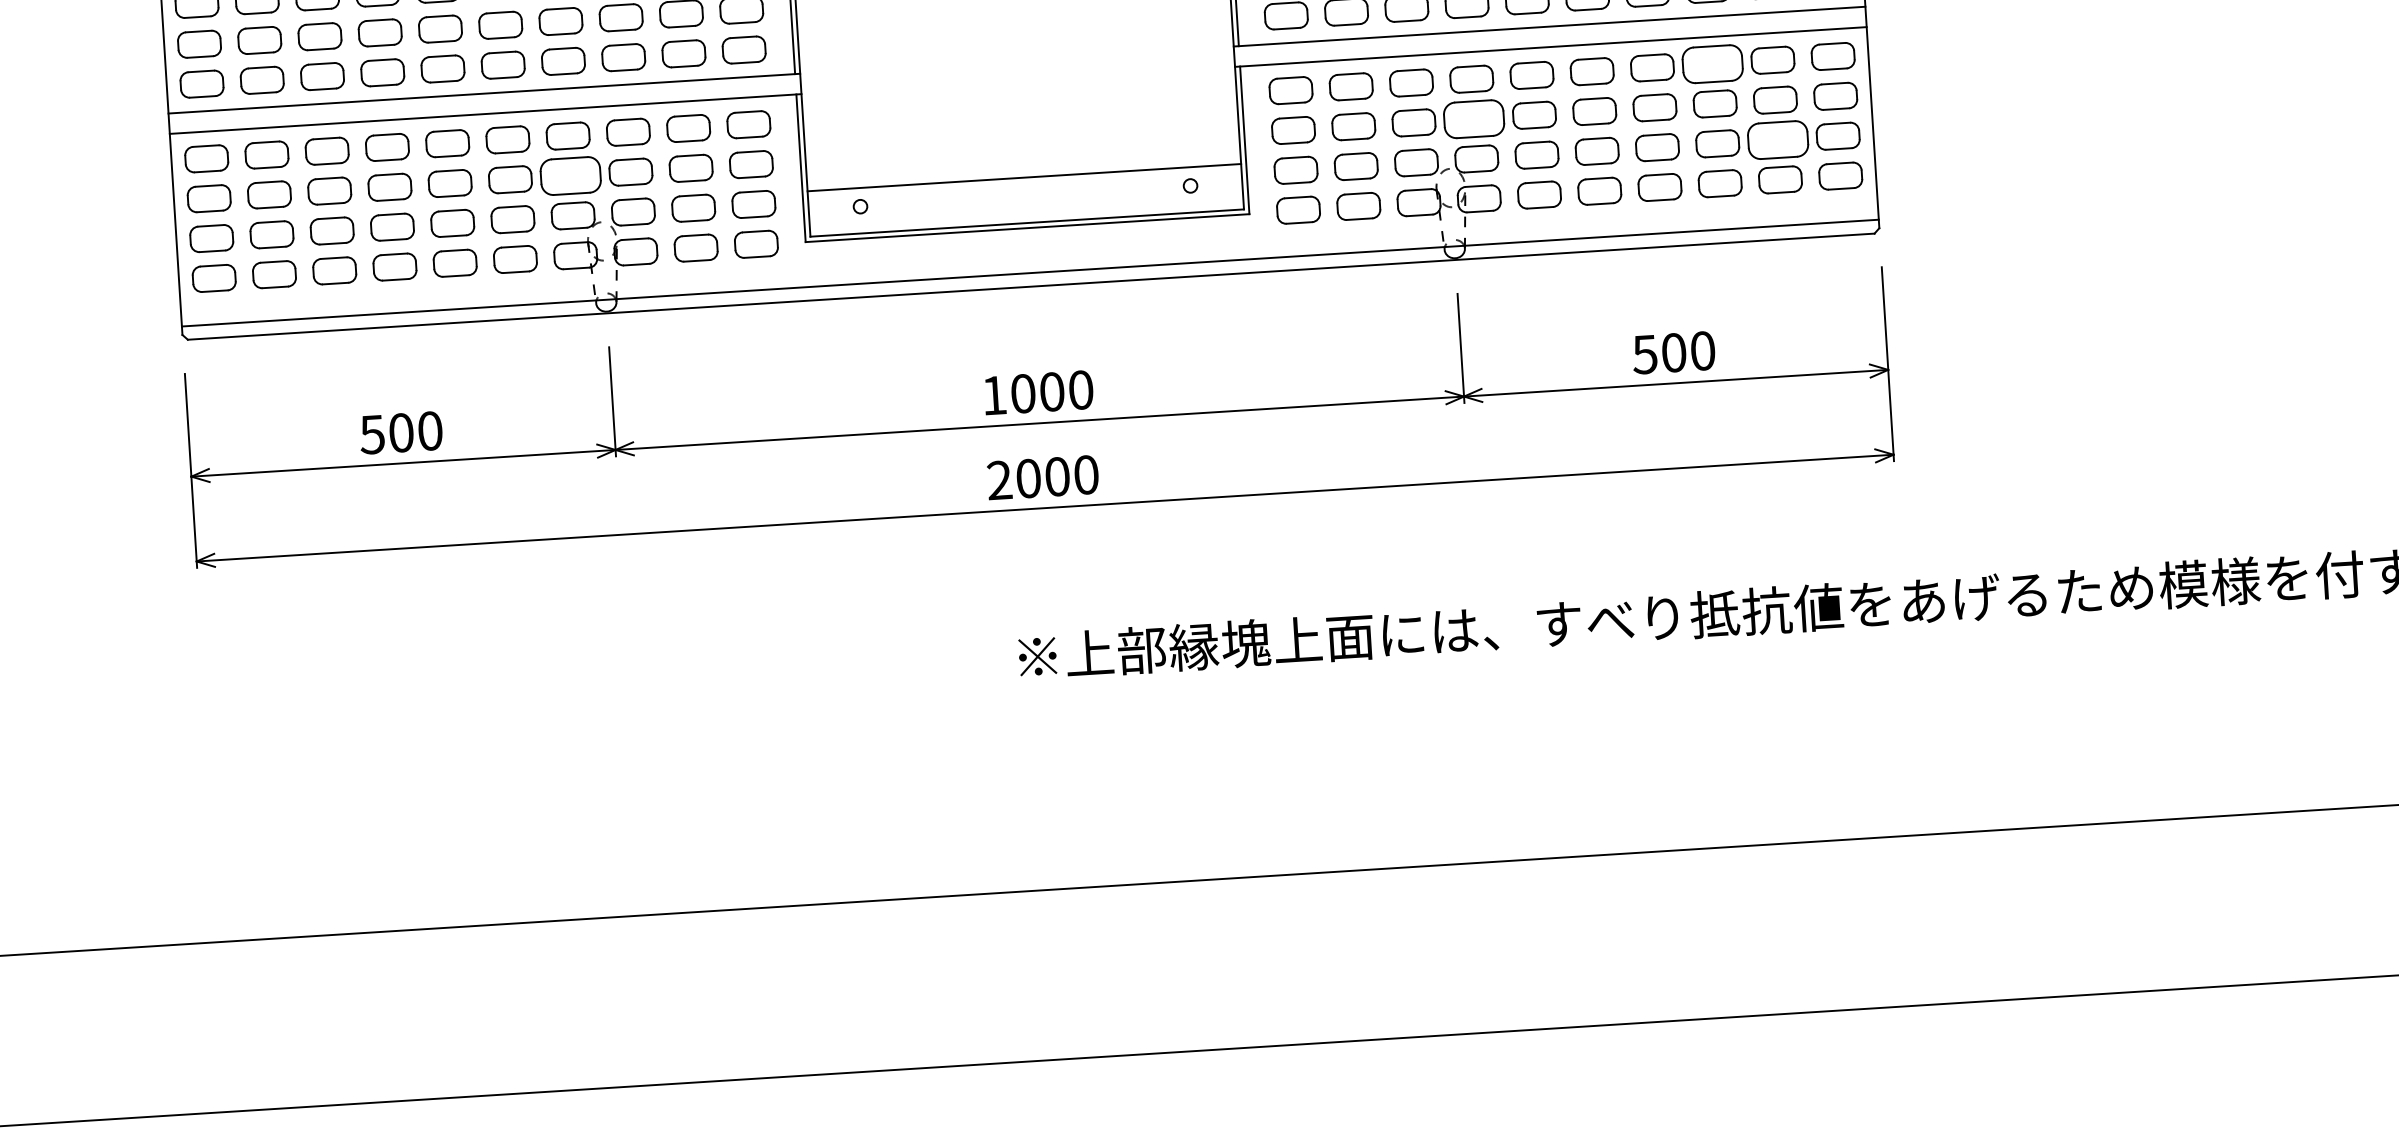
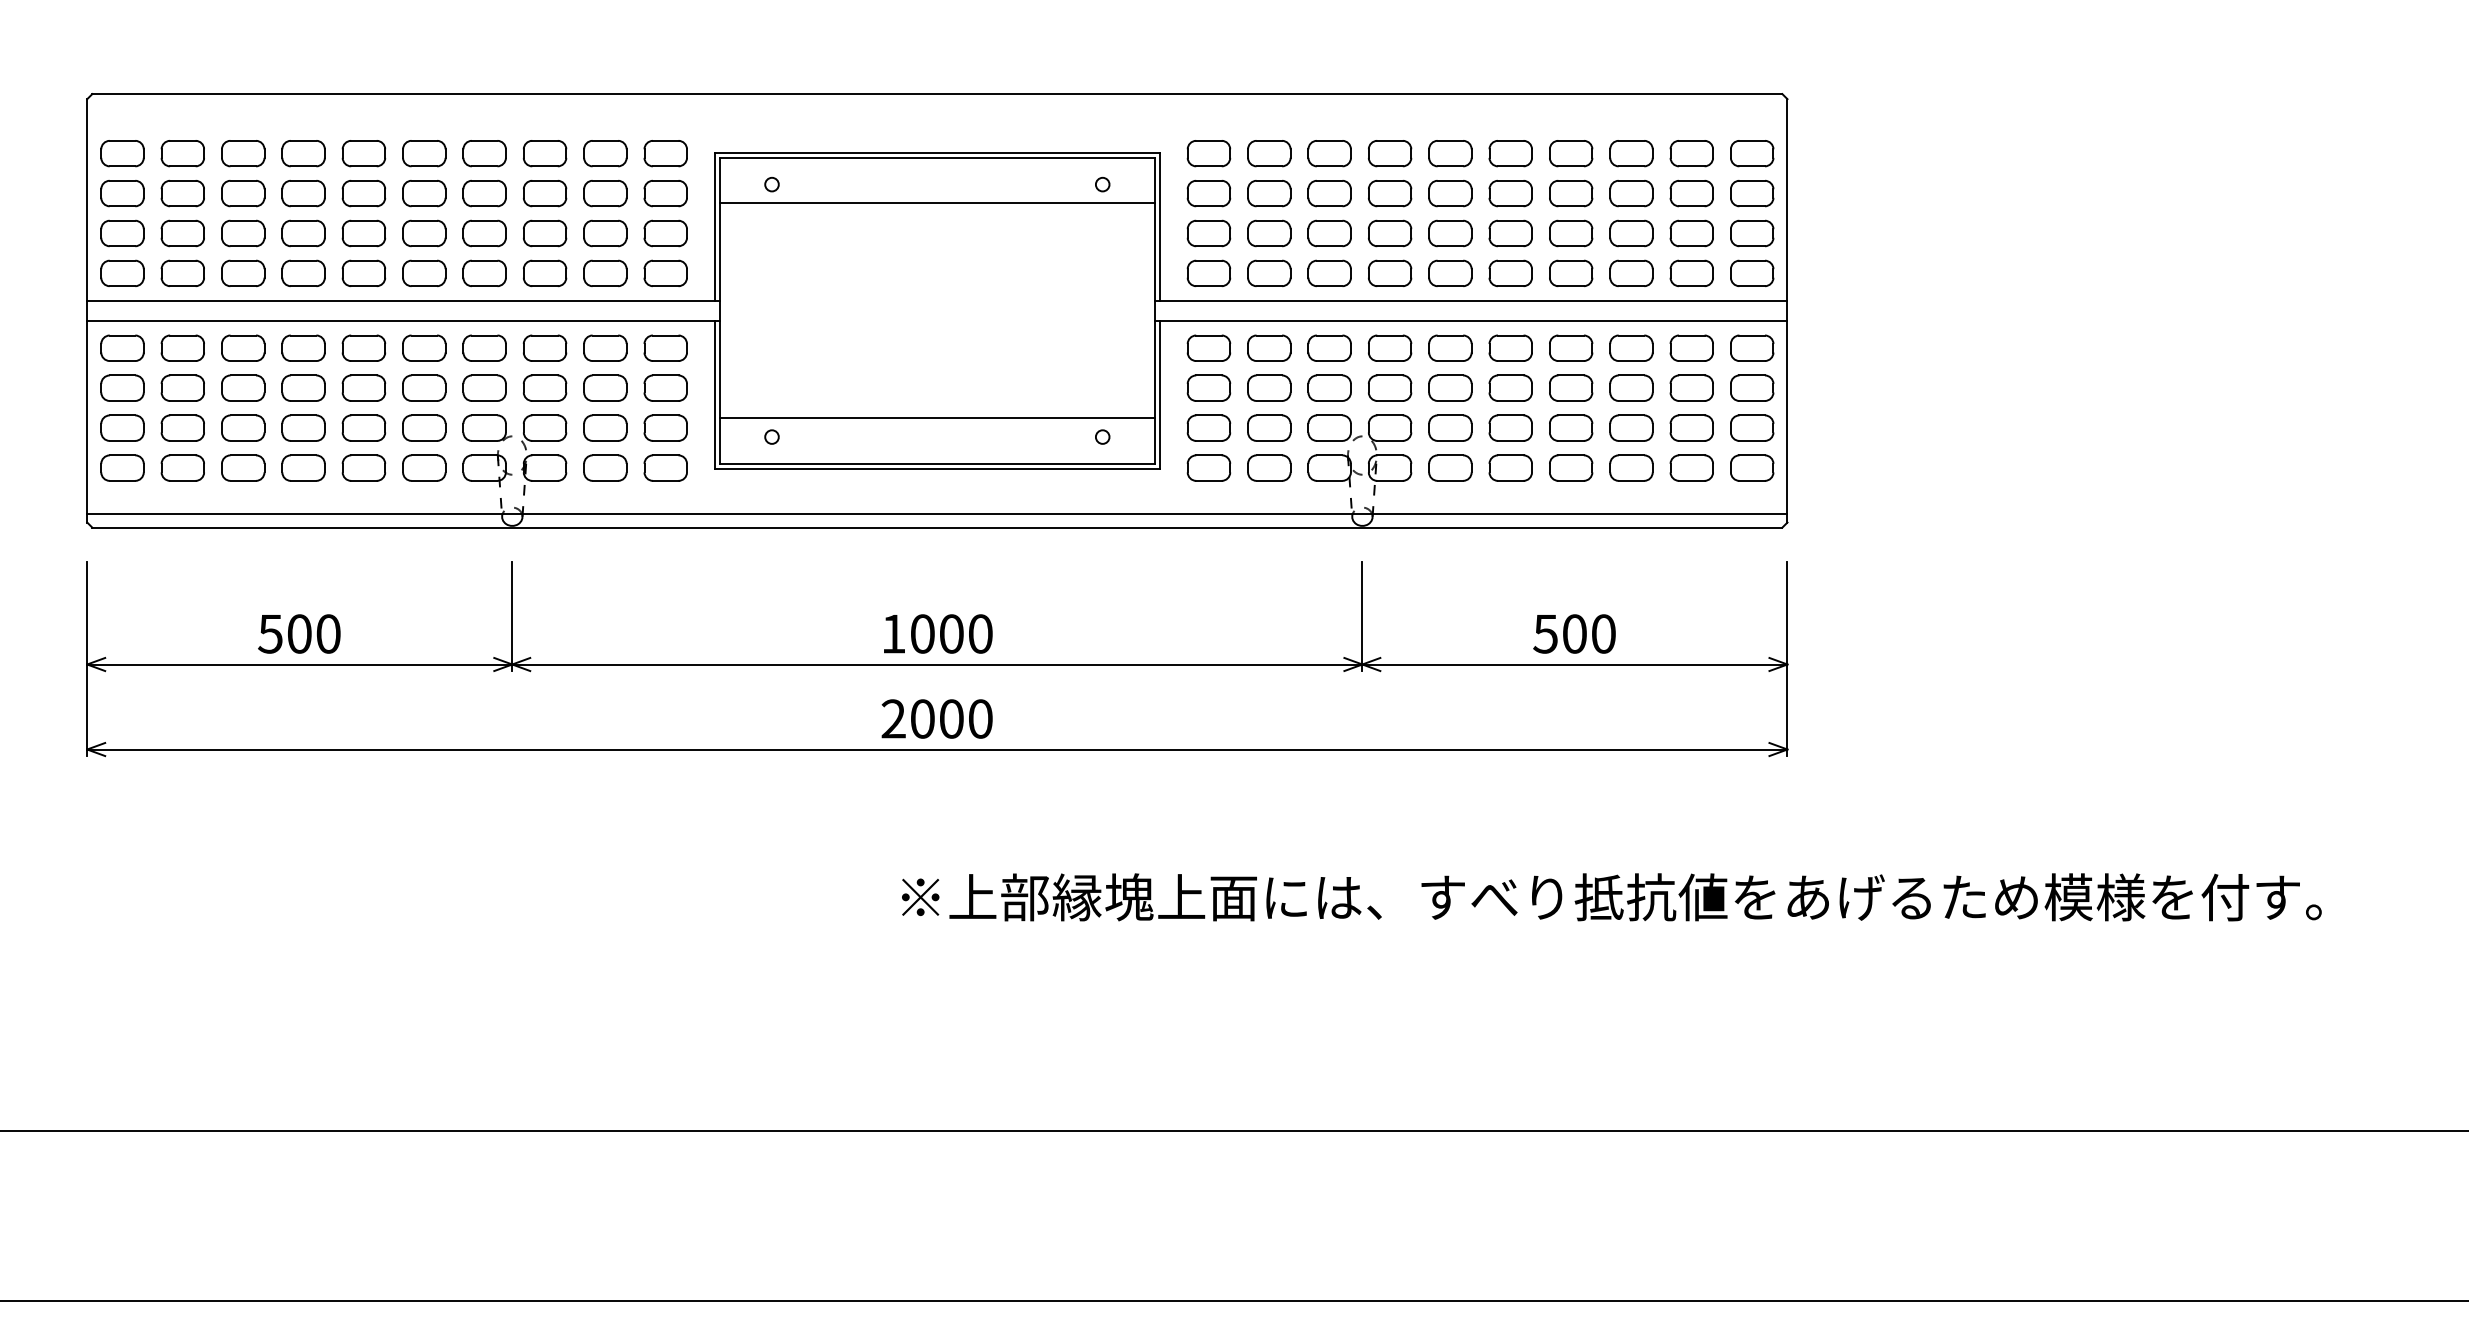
part: (1712, 63) -> (1631, 347), size x0.71
part: (1474, 118) -> (1390, 387), size x0.71
part: (1777, 139) -> (1691, 427), size x0.71
part: (570, 175) -> (484, 387), size x0.71

